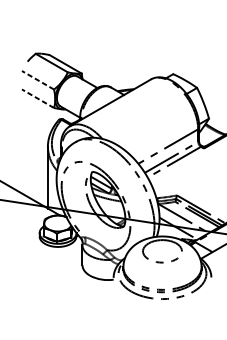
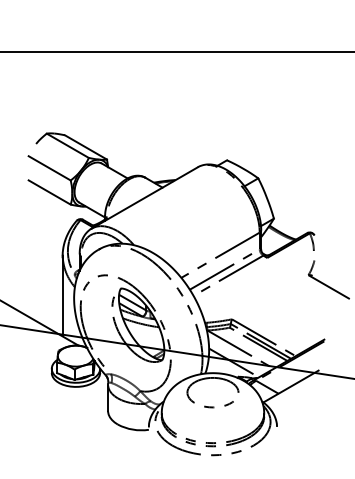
line: (37, 80) -> (49, 168), dashed -> solid
line: (37, 98) -> (49, 192), dashed -> solid

